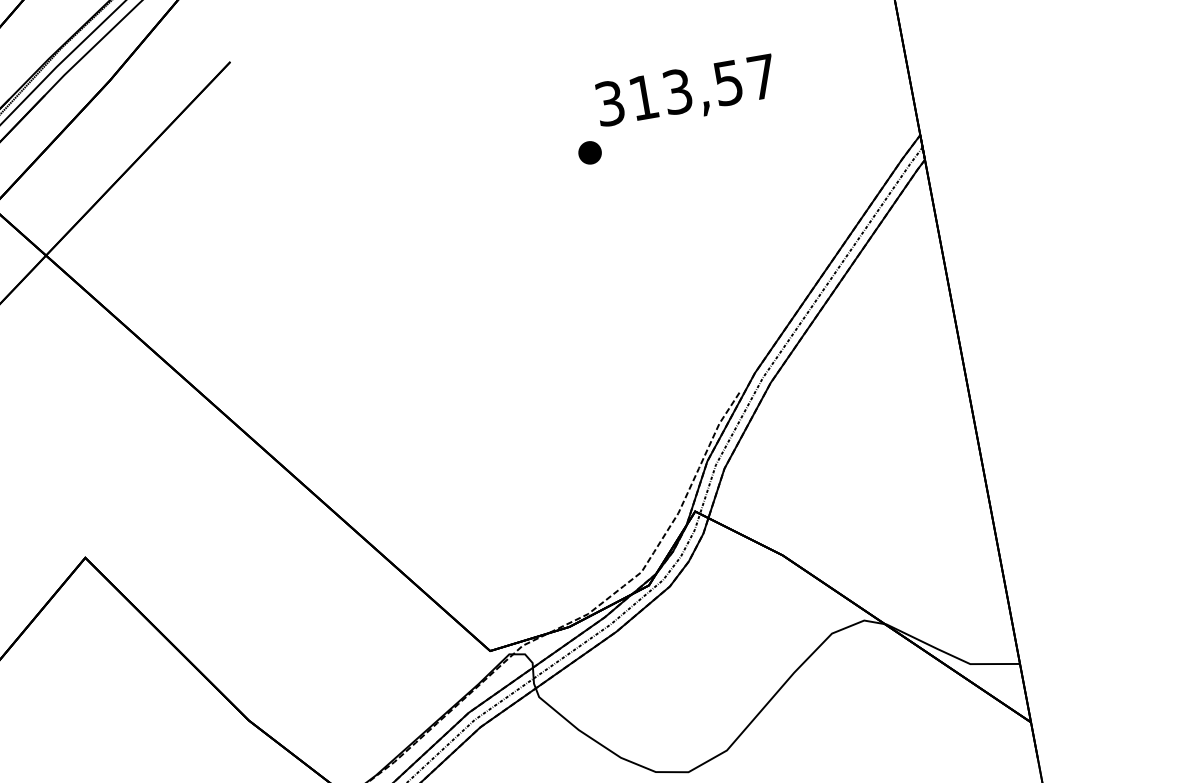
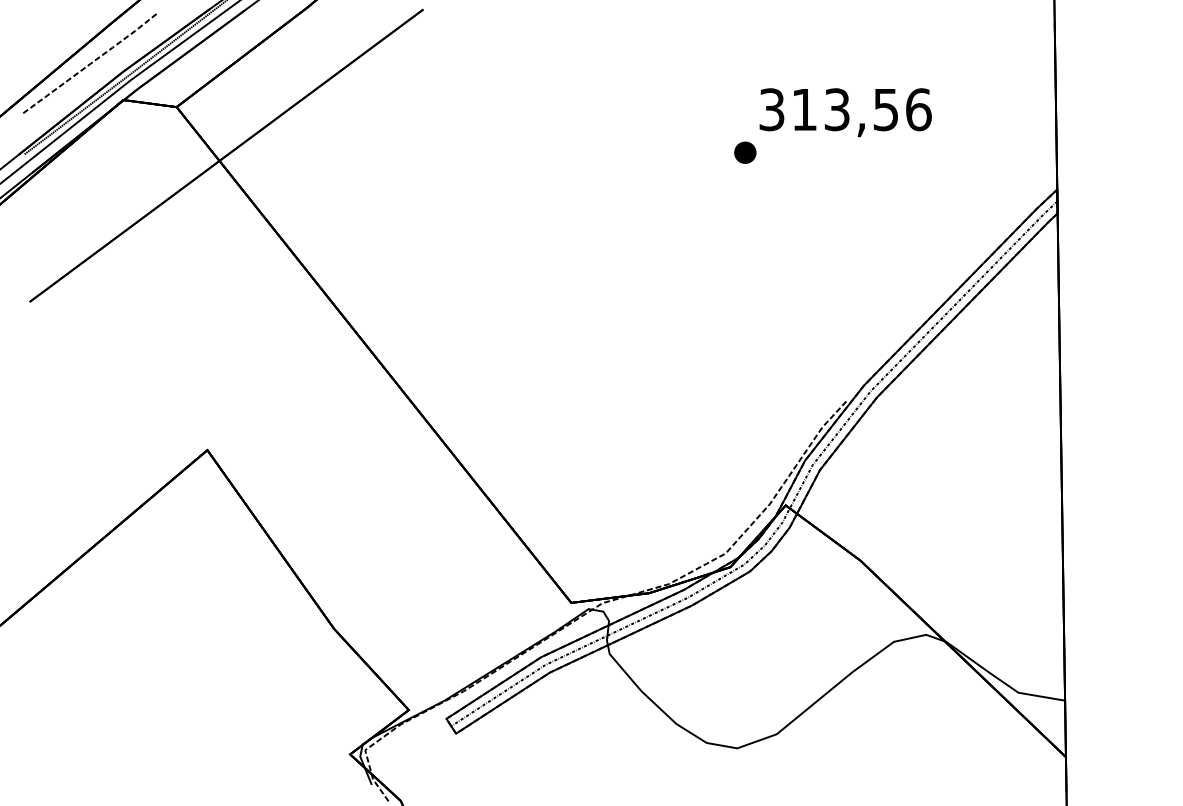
text: (762, 76) -> (918, 109), 313,57 -> 313,56

